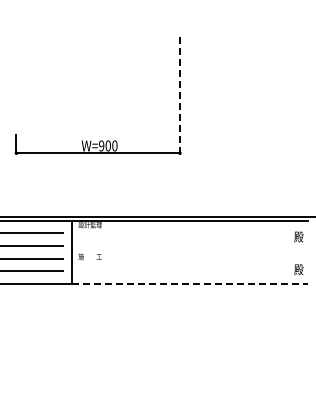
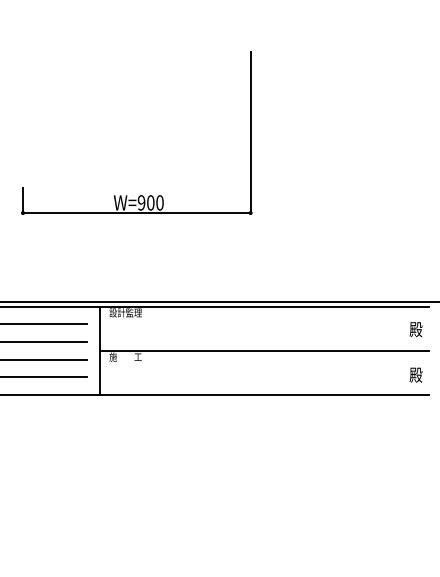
line: (180, 95) -> (251, 132), dashed -> solid
line: (190, 252) -> (265, 351), added
line: (190, 284) -> (265, 395), dashed -> solid

